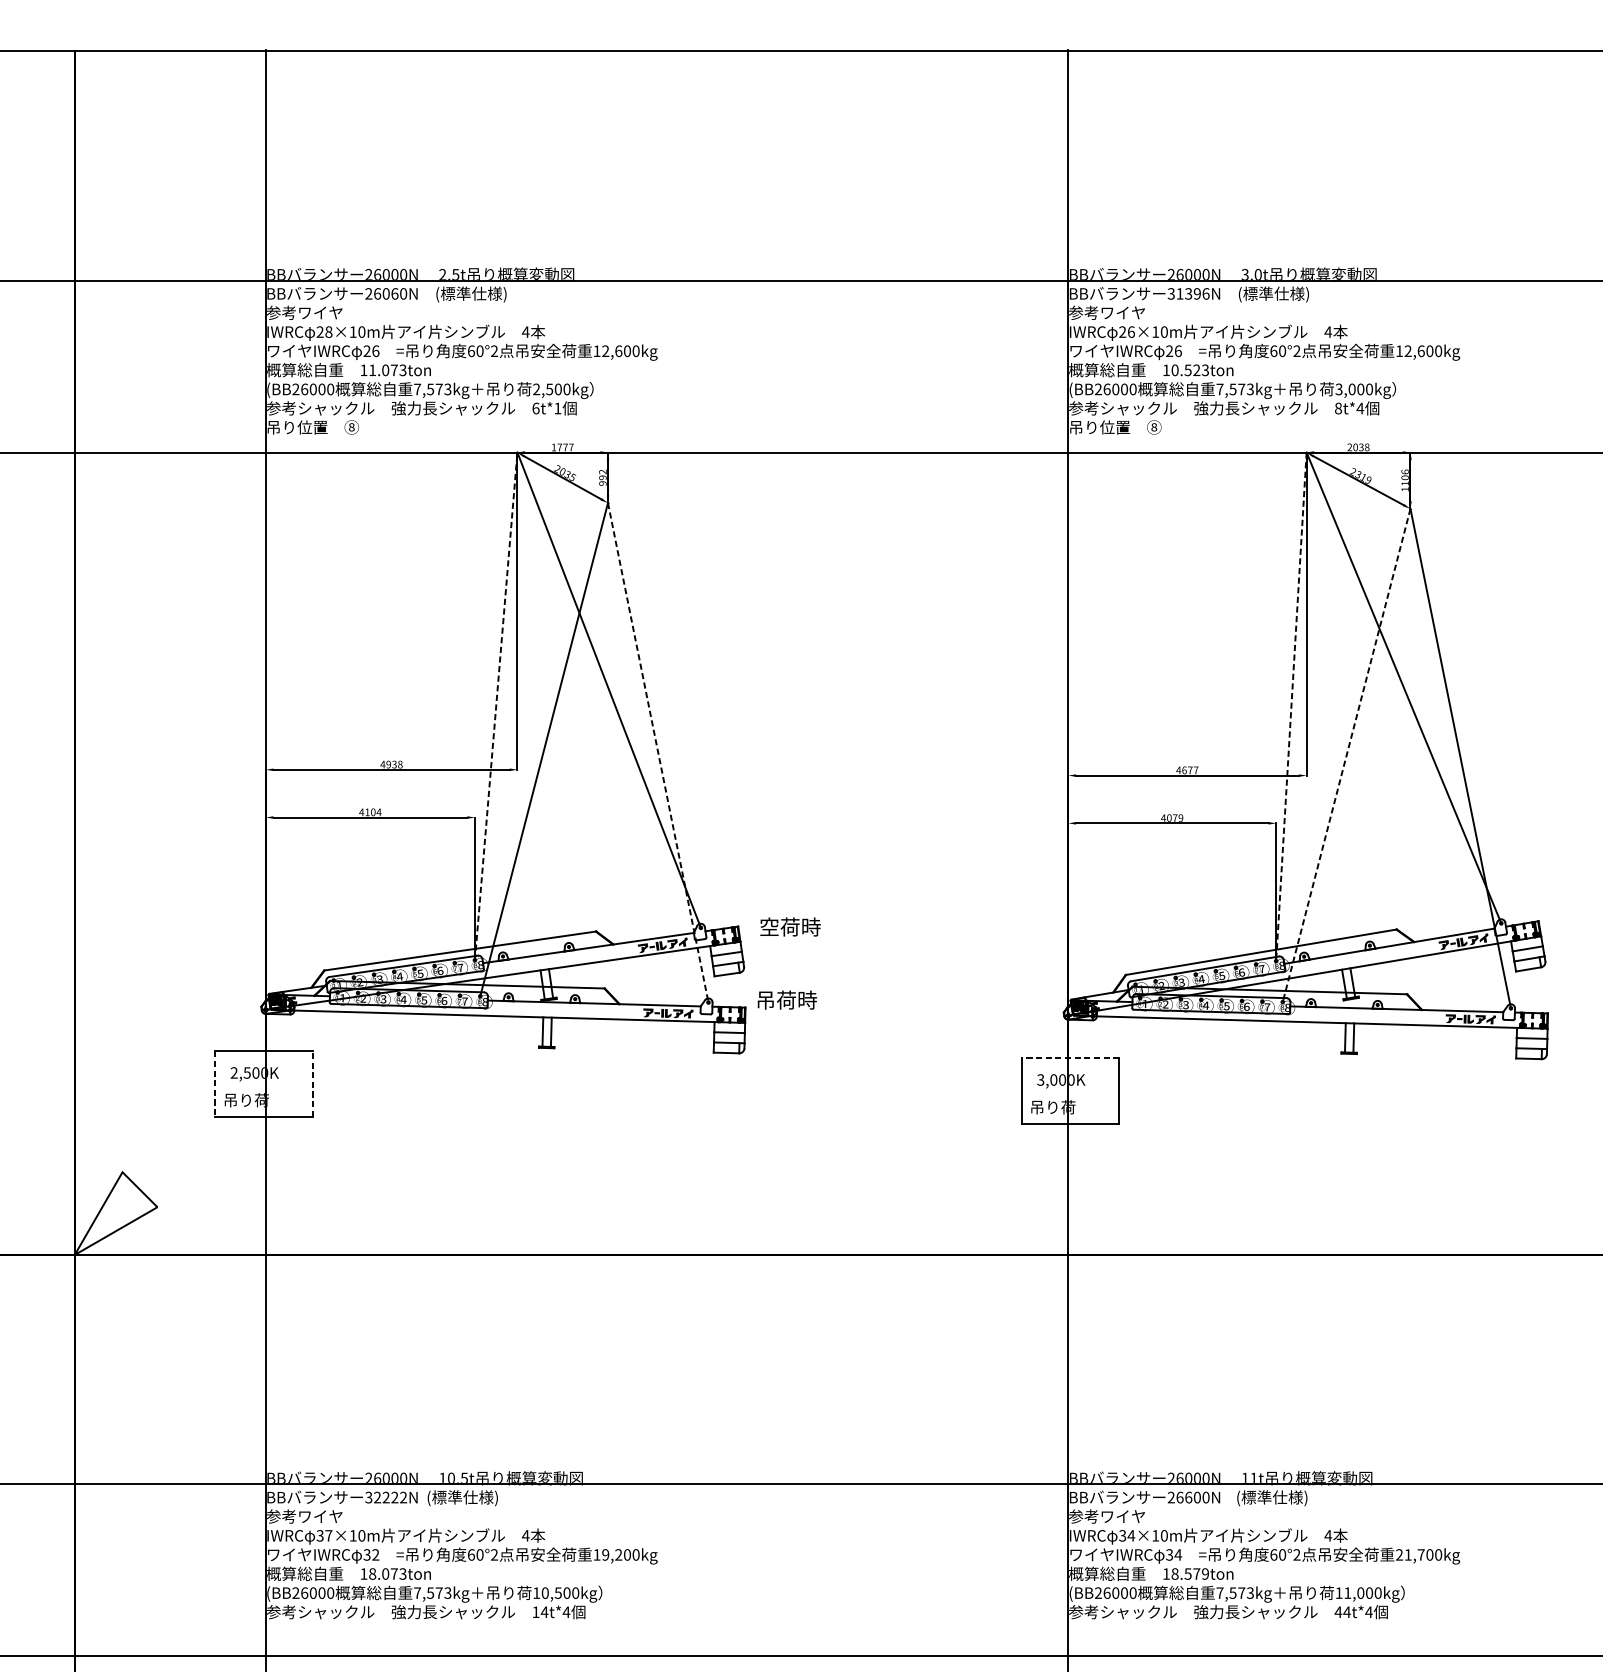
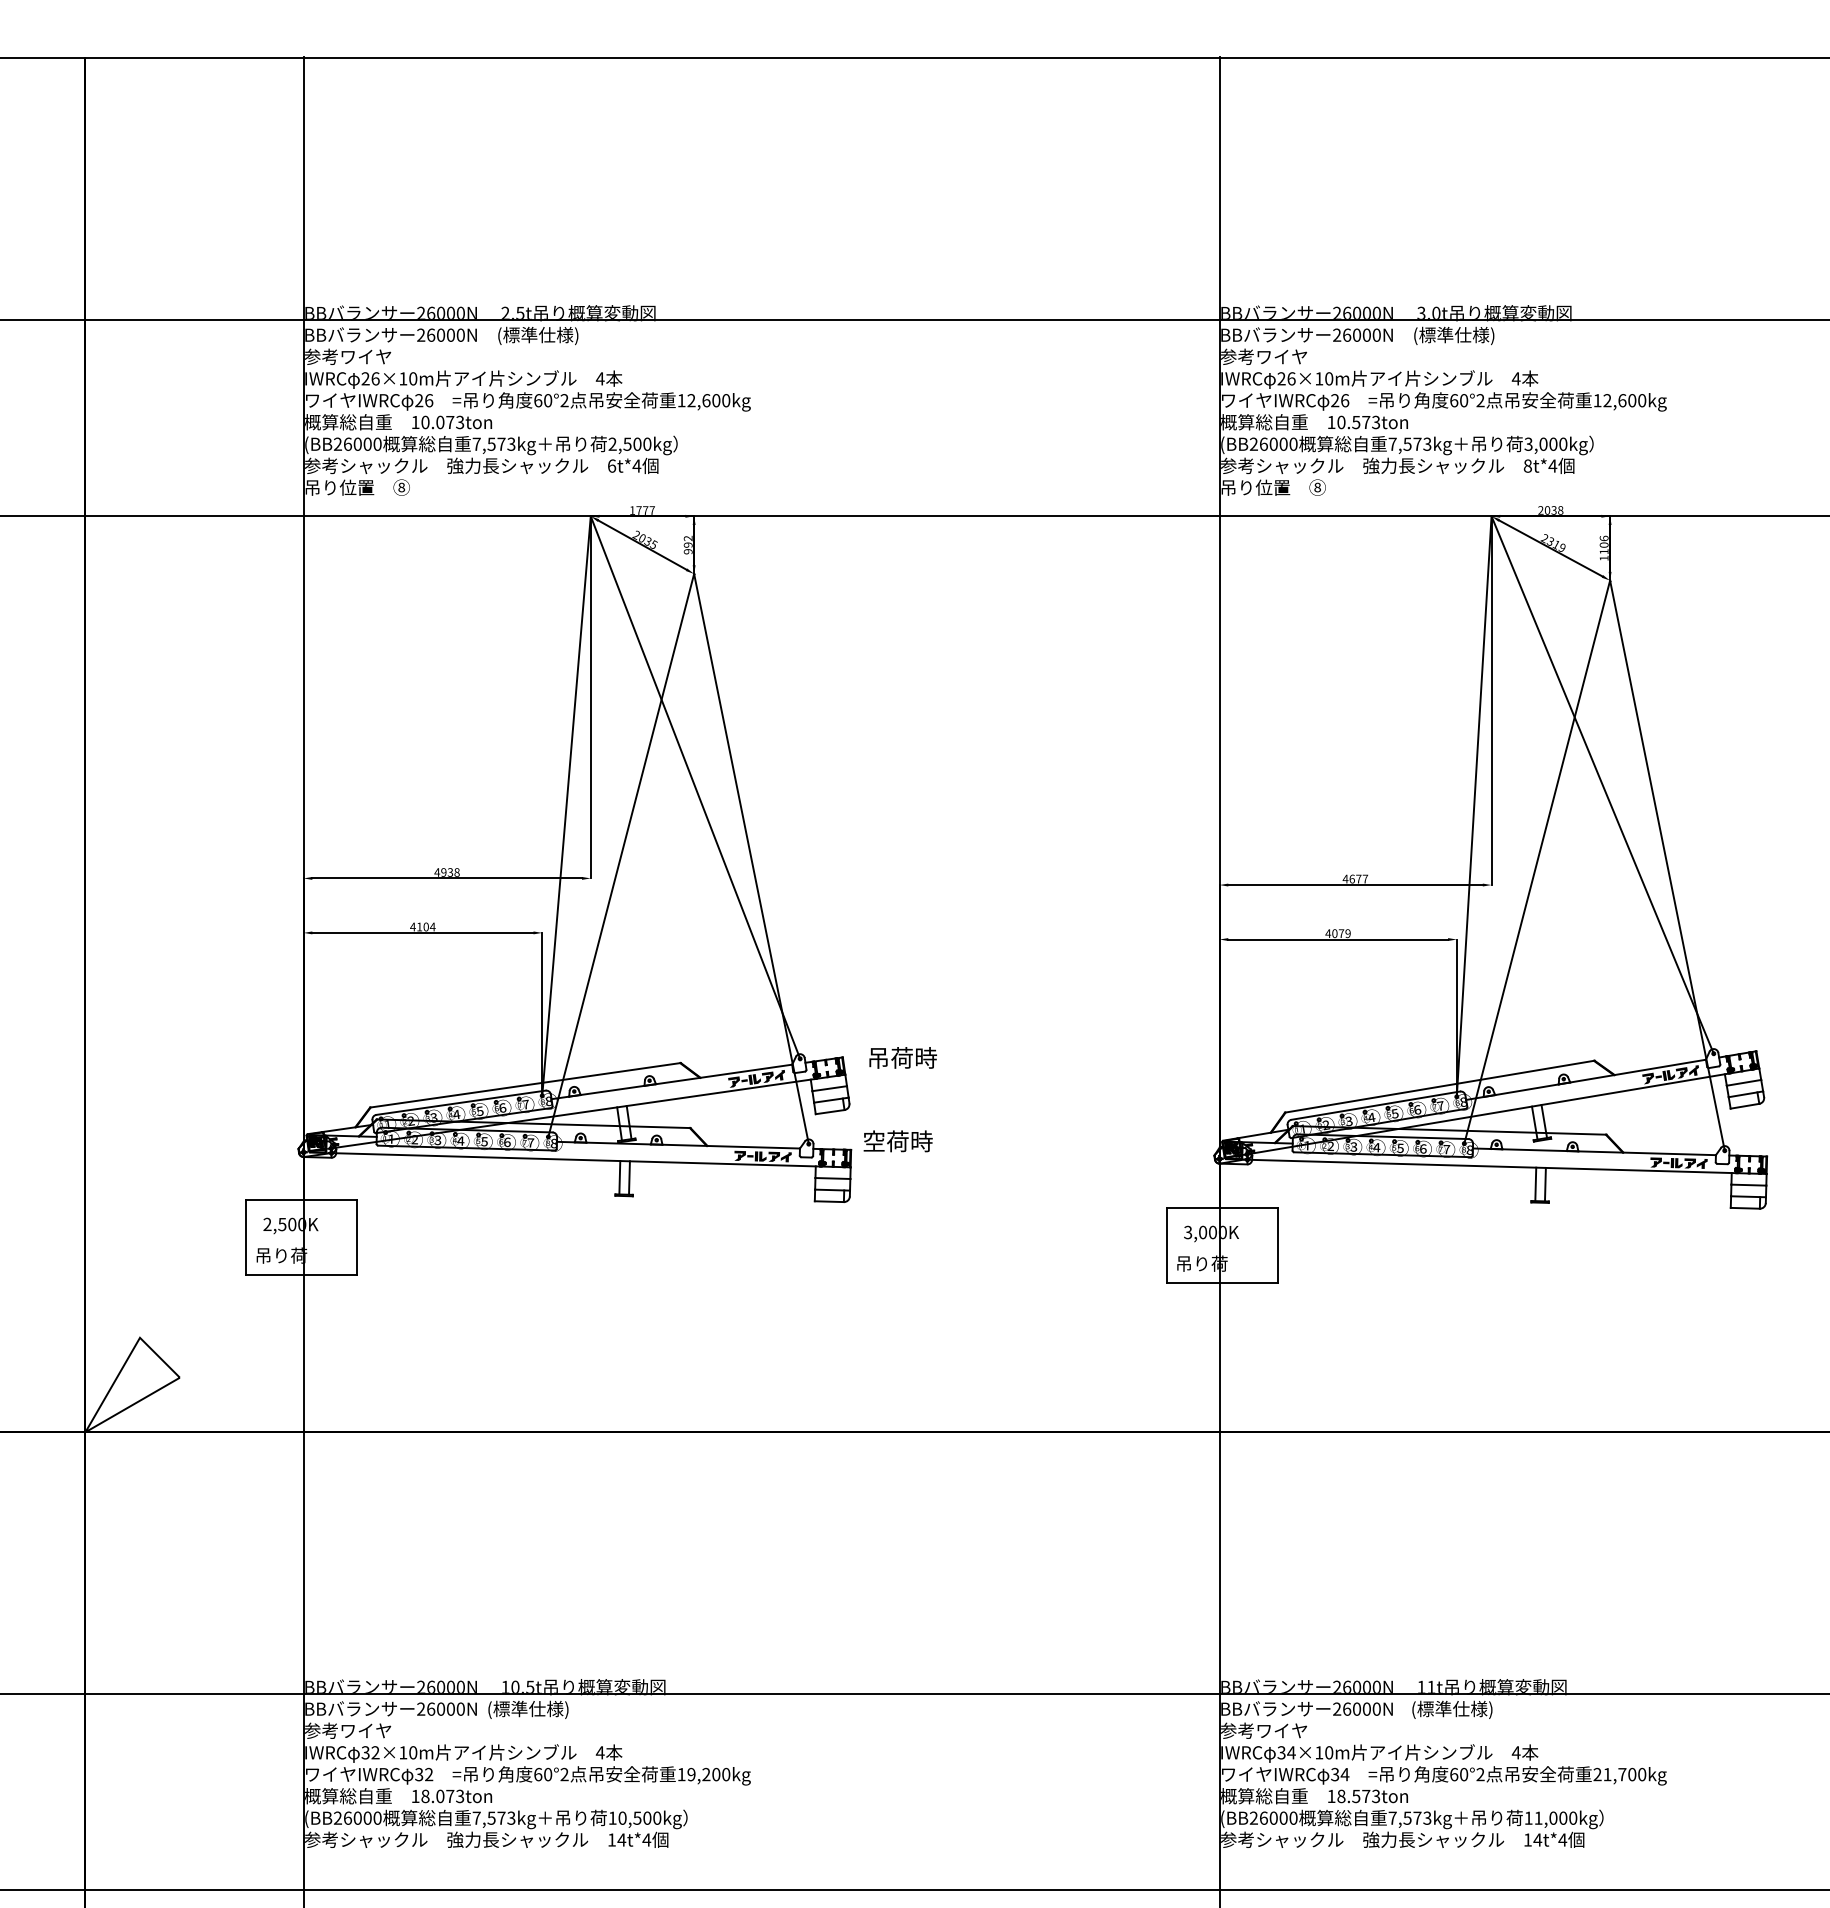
text: (395, 293) -> (451, 334), 26060N -> 26000N
text: (1188, 293) -> (1356, 334), 31396N -> 26000N
text: (328, 331) -> (375, 378), 28×10m -> 26×10m
text: (1197, 369) -> (1366, 421), 10.523ton -> 10.573ton
text: (372, 370) -> (425, 422), 11.073ton -> 10.073ton
text: (557, 408) -> (636, 465), 6t*1 -> 6t*4
line: (496, 706) -> (566, 806), dashed -> solid
line: (1291, 706) -> (1474, 806), dashed -> solid
line: (658, 753) -> (751, 859), dashed -> solid
line: (1346, 755) -> (1537, 862), dashed -> solid
text: (769, 926) -> (878, 1057), 空荷時 -> 吊荷時
text: (765, 1000) -> (873, 1141), 吊荷時 -> 空荷時
line: (1070, 1058) -> (1222, 1207), dashed -> solid
line: (313, 1083) -> (357, 1236), dashed -> solid
line: (215, 1084) -> (246, 1237), dashed -> solid
text: (385, 1497) -> (440, 1708), 32222N -> 26000N
text: (1189, 1497) -> (1357, 1708), 26600N -> 26000N
text: (328, 1535) -> (375, 1752), 37×10m -> 32×10m
text: (1205, 1574) -> (1376, 1796), 18.579ton -> 18.573ton
text: (1338, 1611) -> (1527, 1839), 44t*4 -> 14t*4

